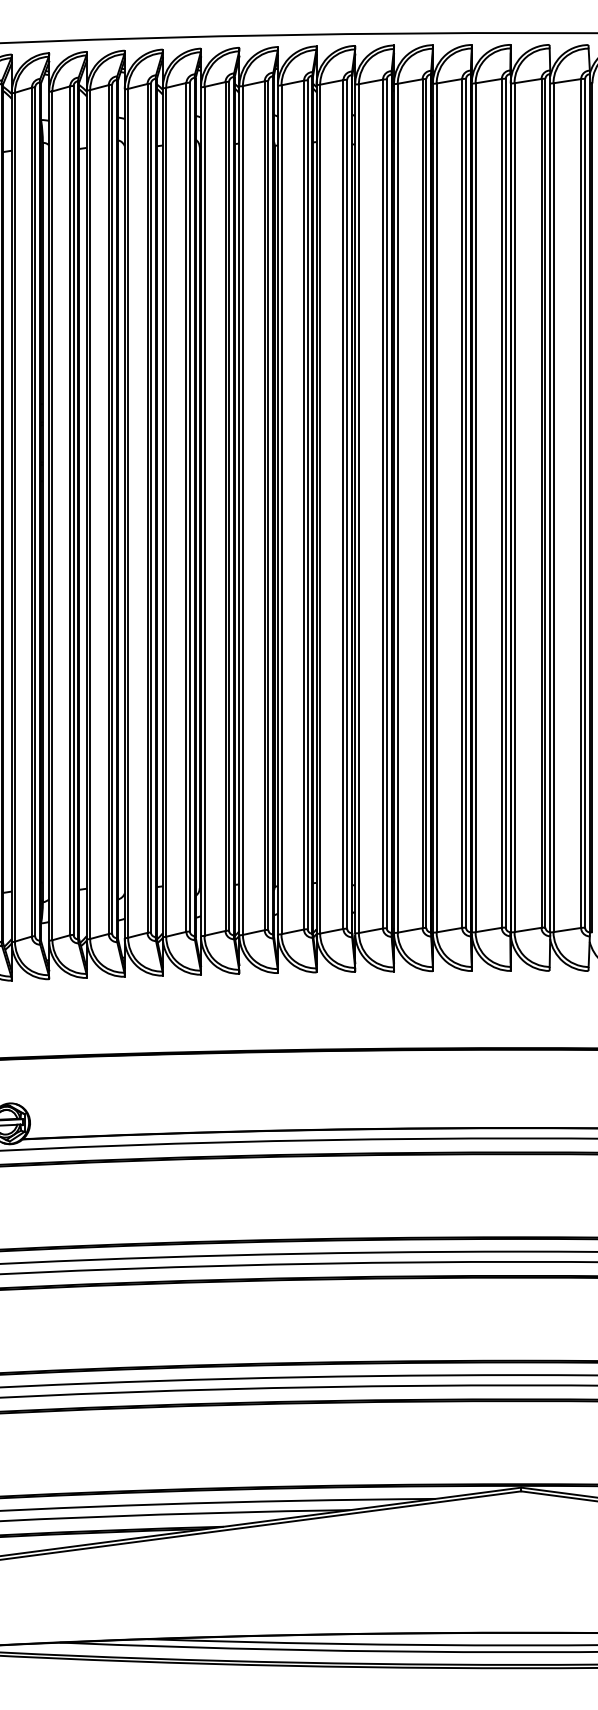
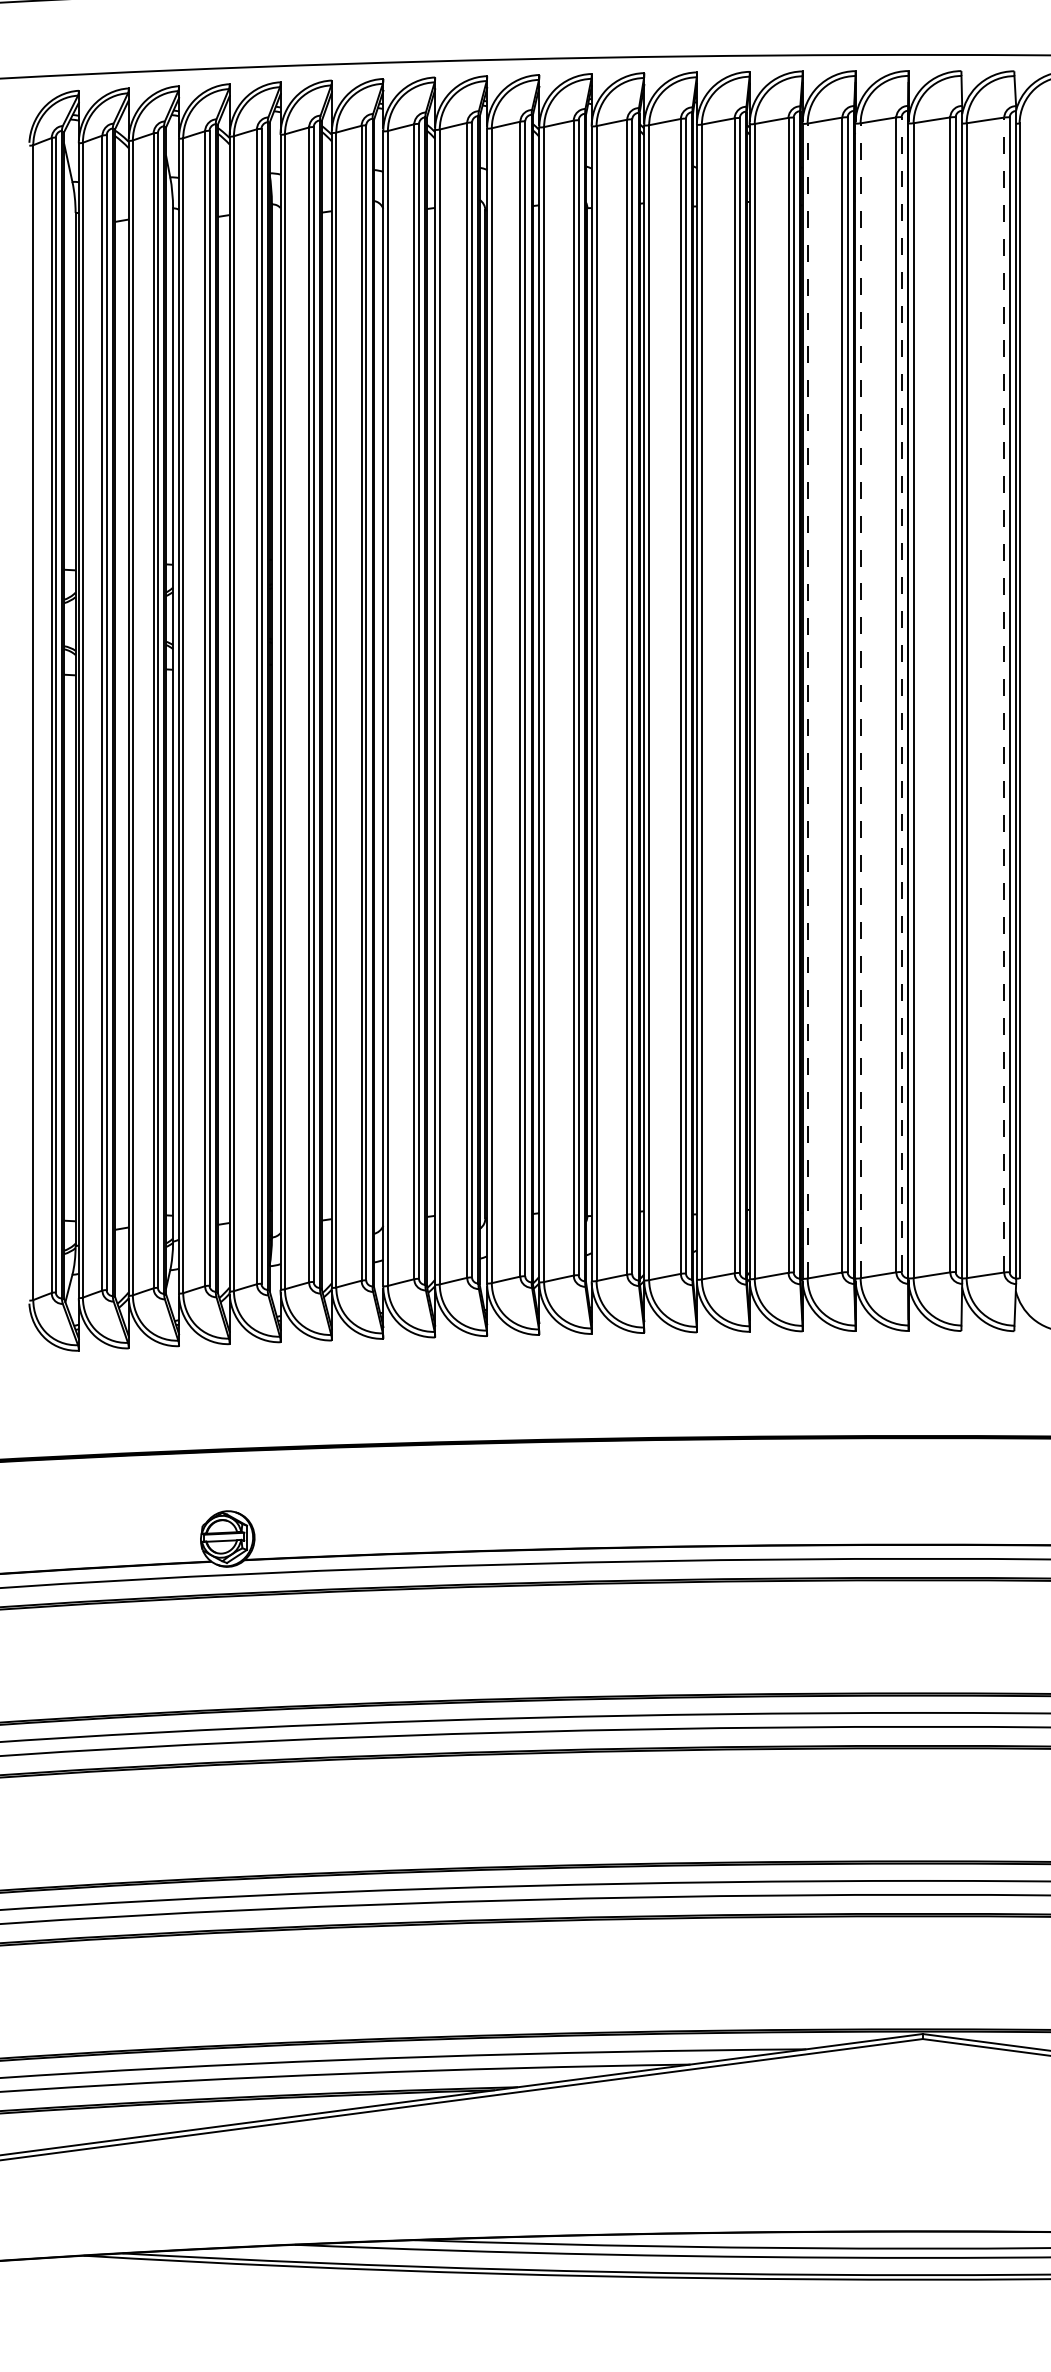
line: (505, 503) -> (901, 694), solid -> dashed
line: (581, 503) -> (1004, 694), solid -> dashed
line: (436, 507) -> (807, 700), solid -> dashed
line: (475, 507) -> (860, 700), solid -> dashed

